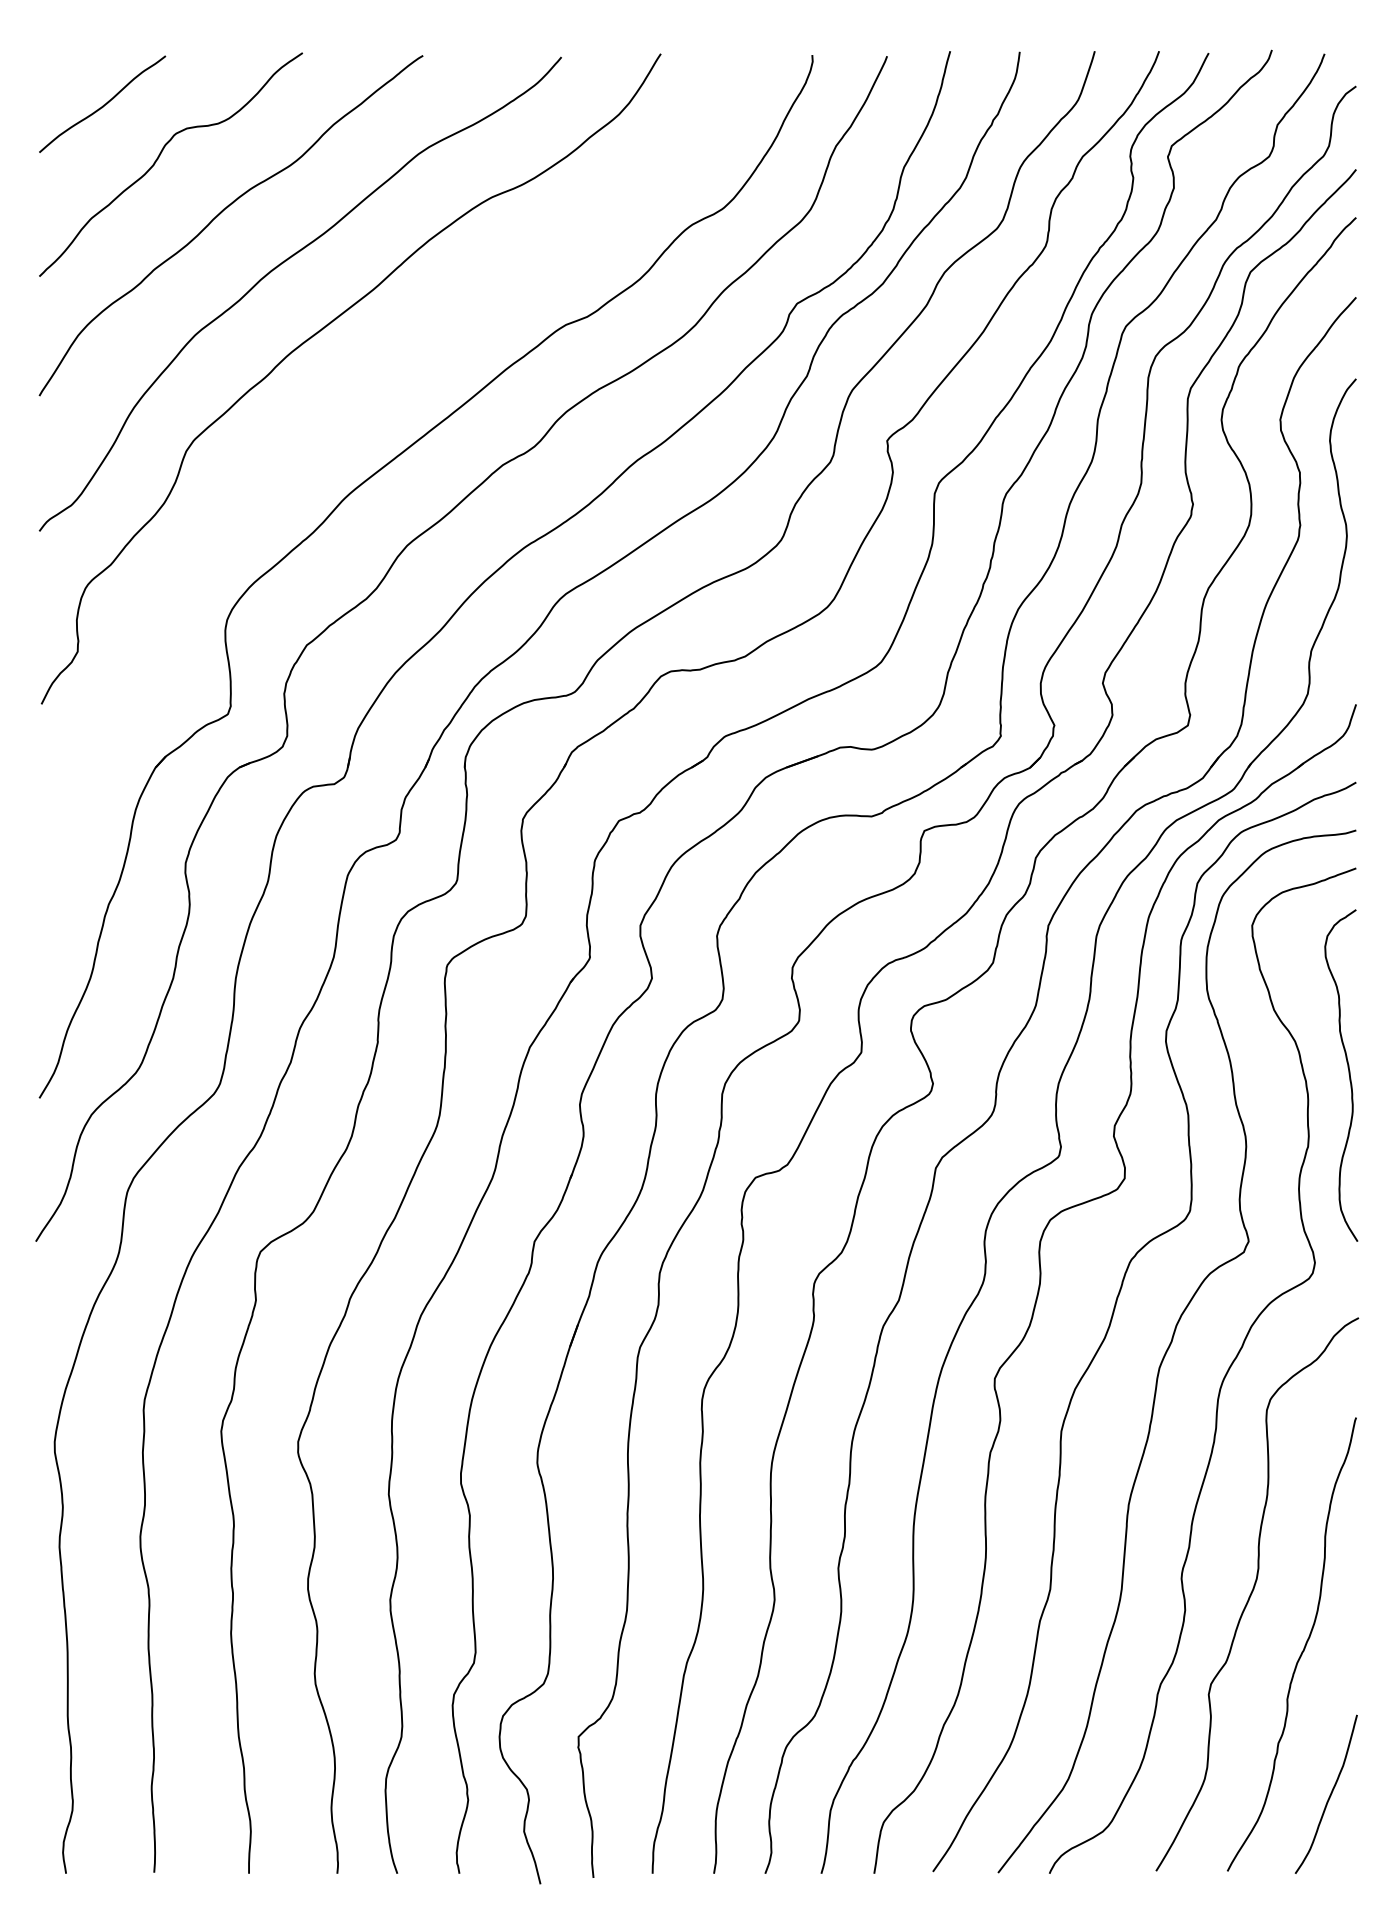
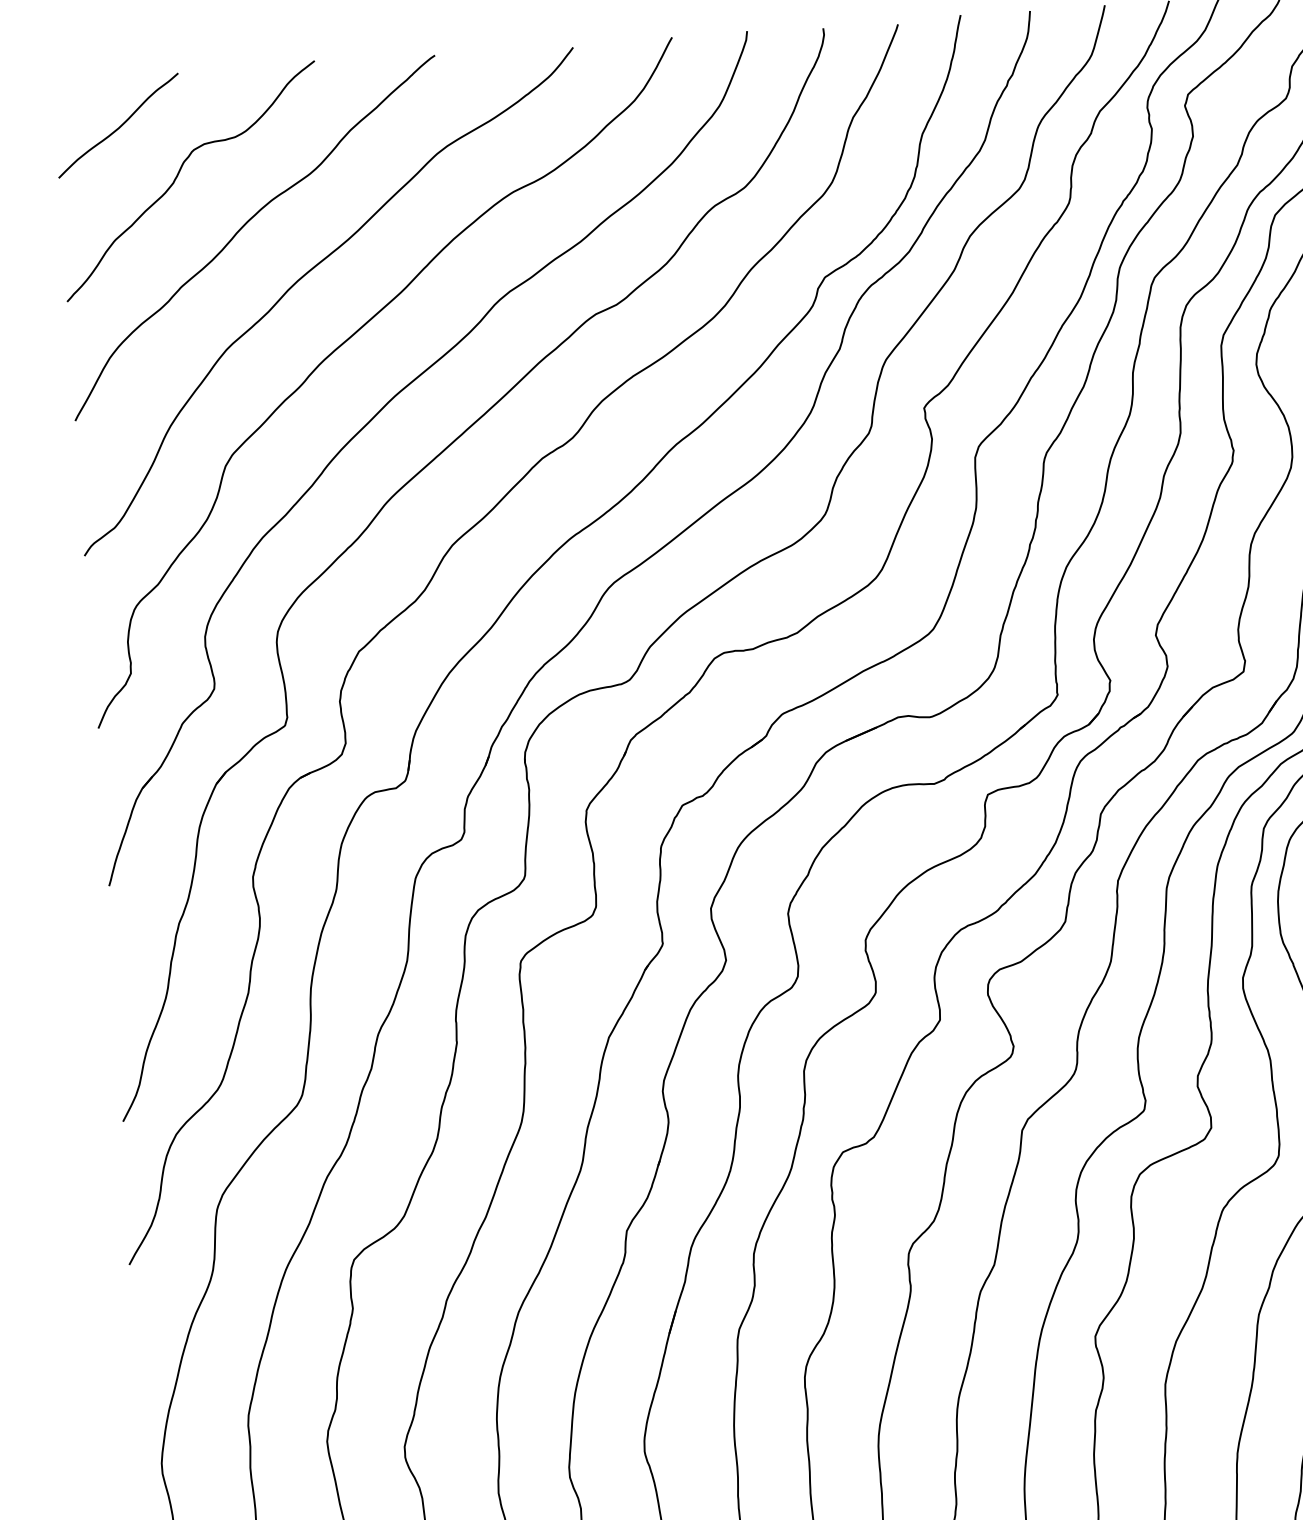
part: (348, 404) -> (384, 408), added

